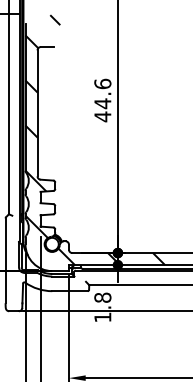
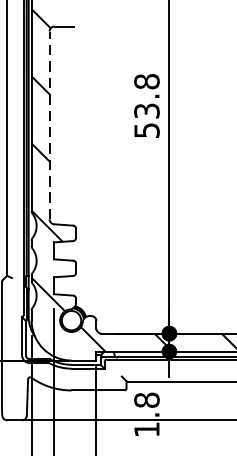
text: (102, 100) -> (146, 106), 44.6 -> 53.8
line: (37, 113) -> (49, 125), solid -> dashed

